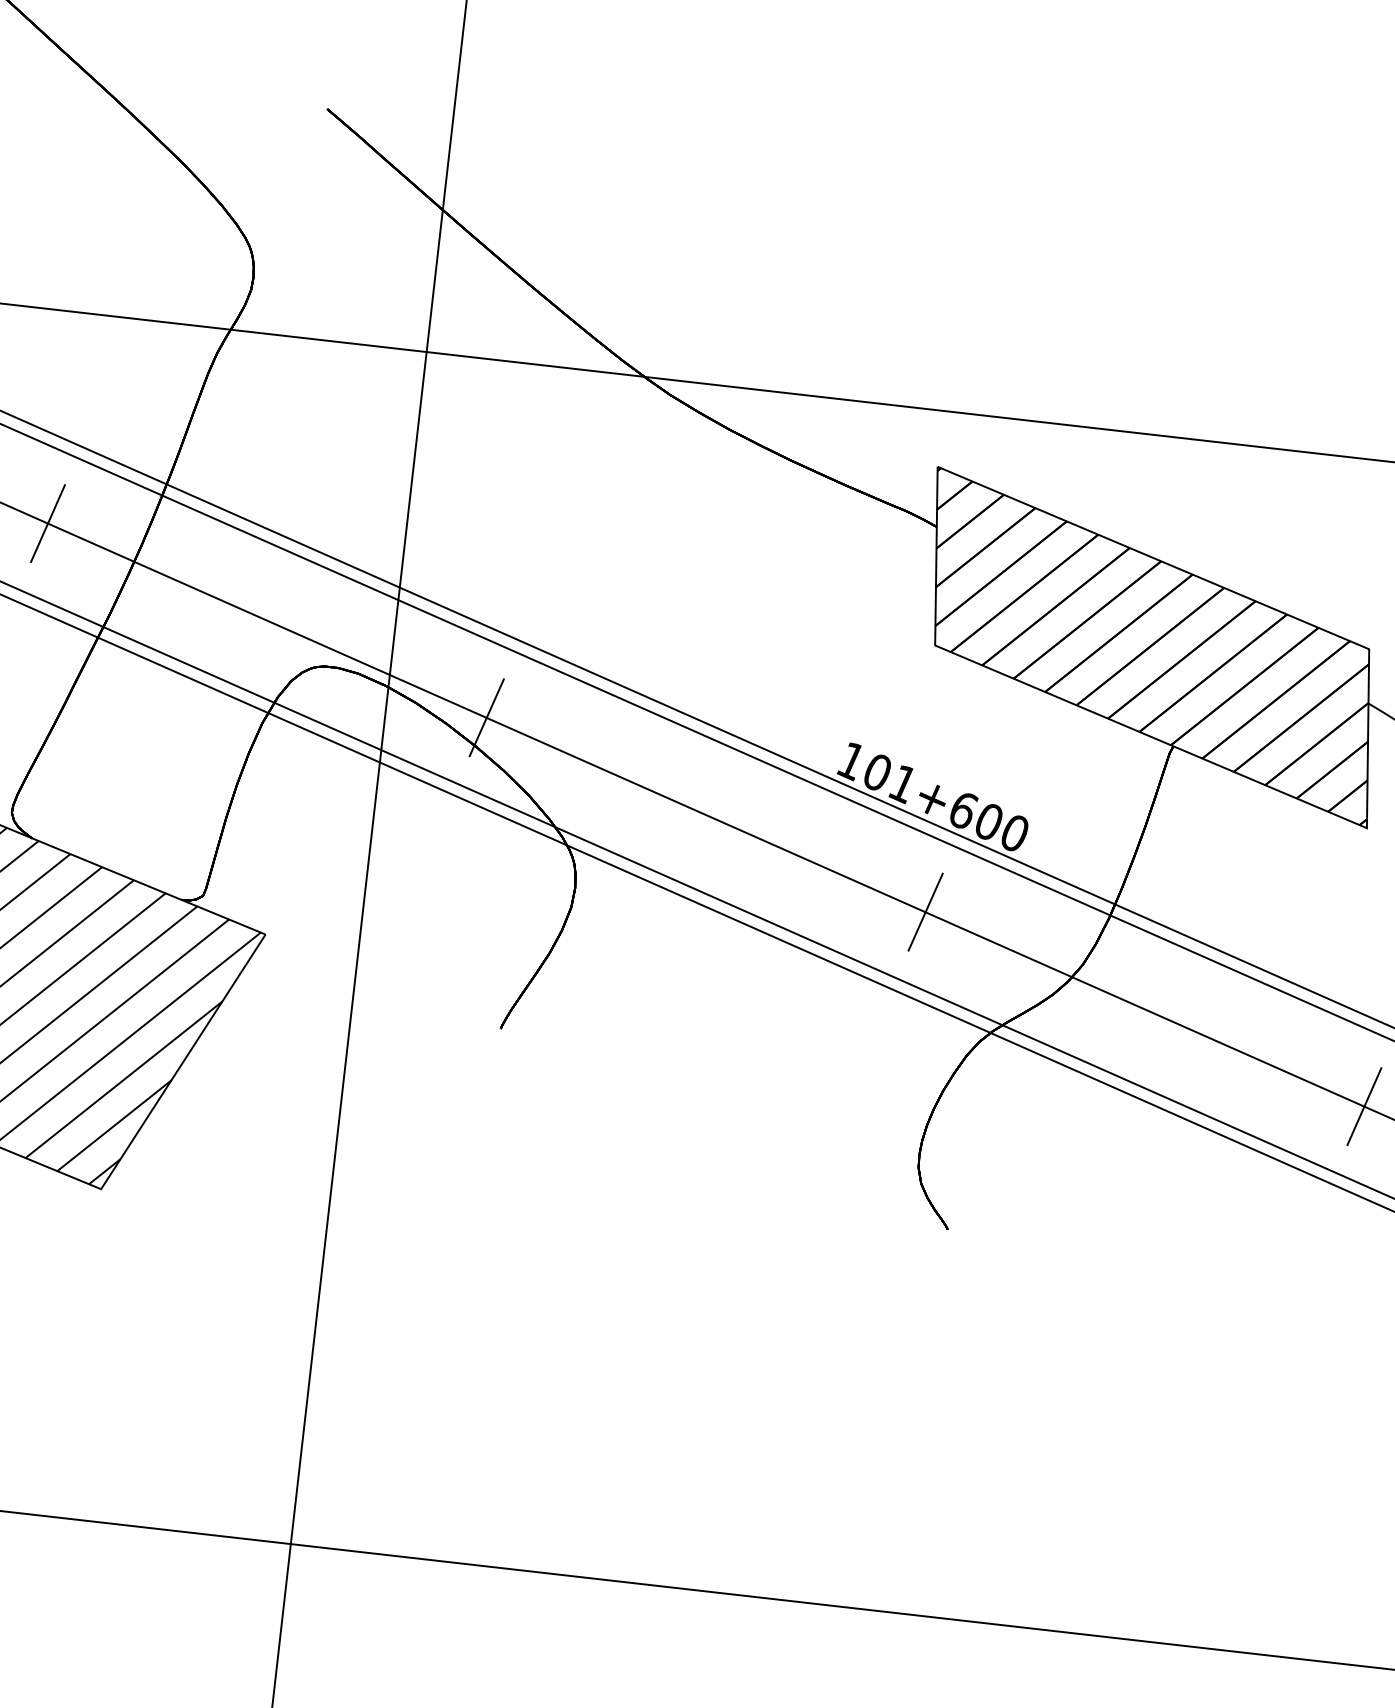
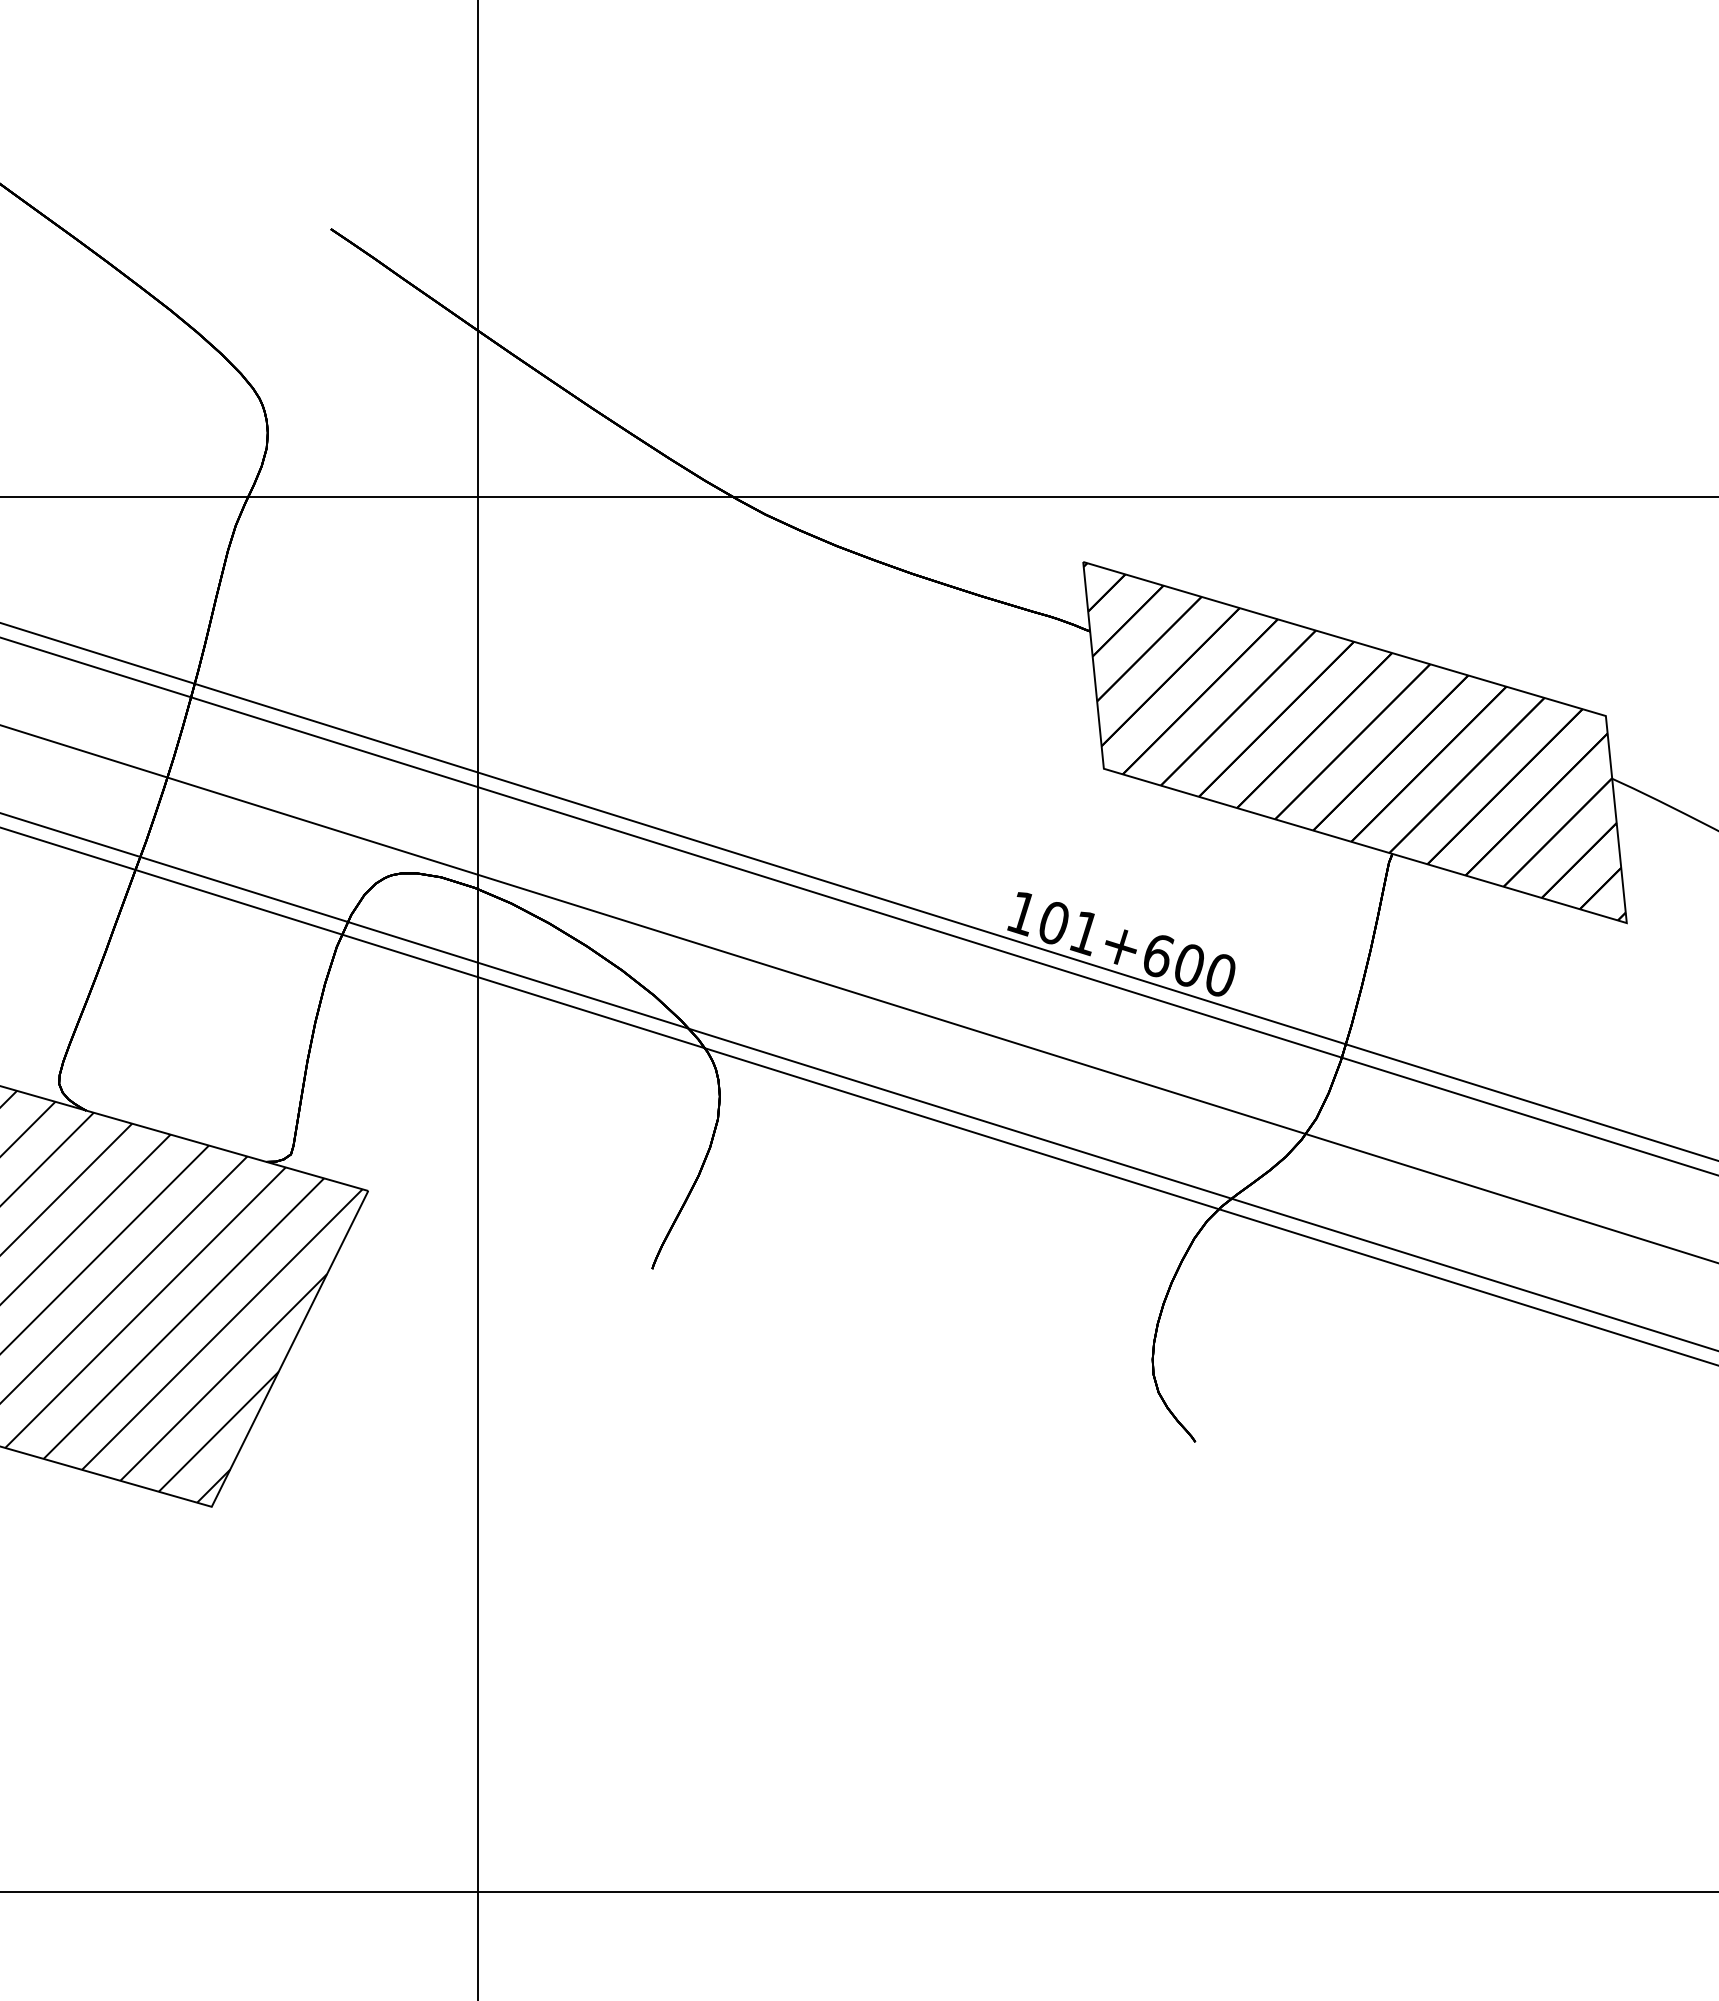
line: (47, 523) -> (62, 744), removed
line: (486, 716) -> (594, 910), removed
line: (925, 911) -> (1127, 1077), removed
line: (1364, 1106) -> (1660, 1244), removed

